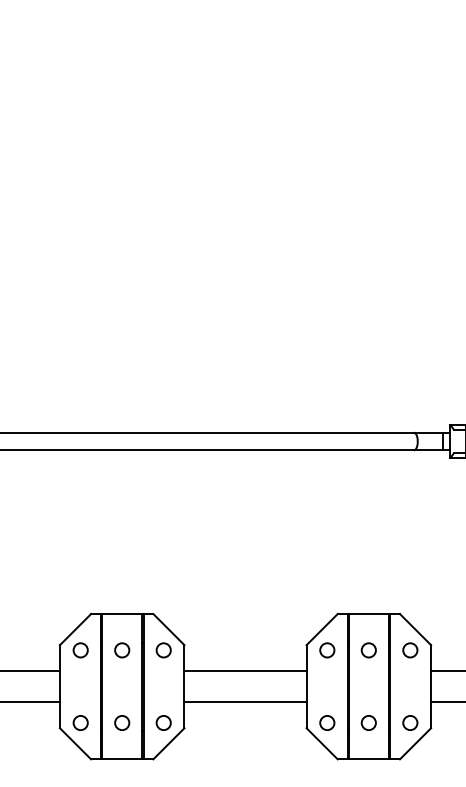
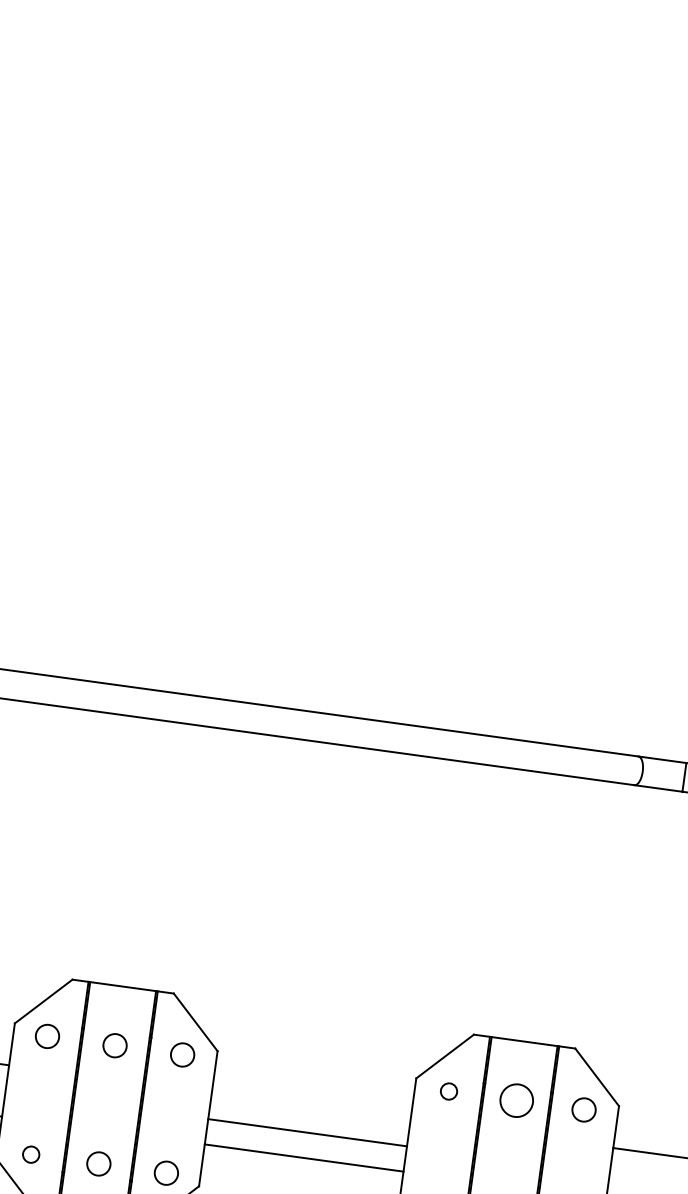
part: (327, 650) -> (449, 1091), size x0.7
part: (368, 650) -> (515, 1100), size x1.4
line: (245, 670) -> (307, 1132), moved
part: (80, 722) -> (31, 1153), size x0.7

